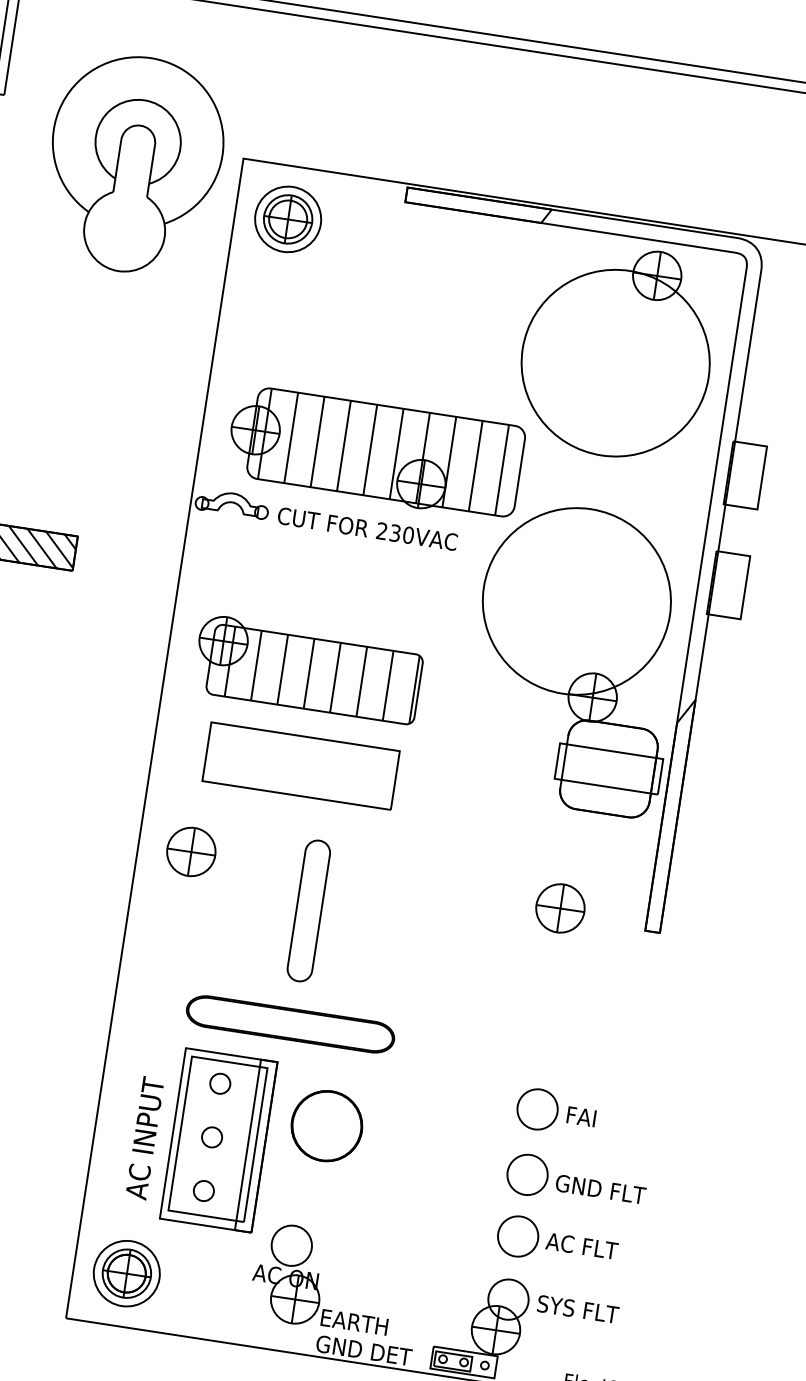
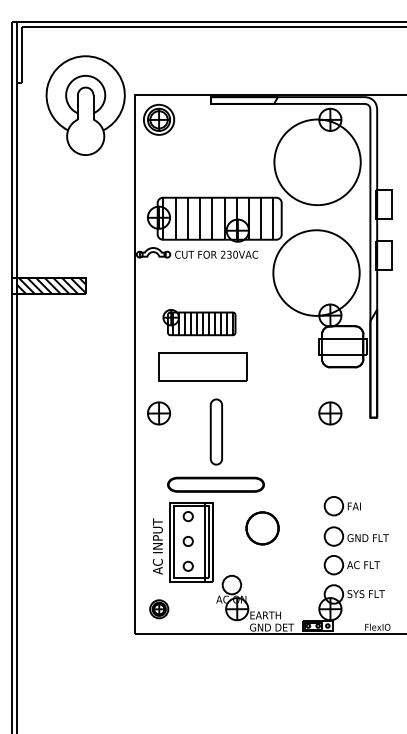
part: (308, 669) -> (199, 322), size x0.7
part: (326, 1126) -> (262, 528), moved
part: (127, 1274) -> (159, 609), size x0.6

